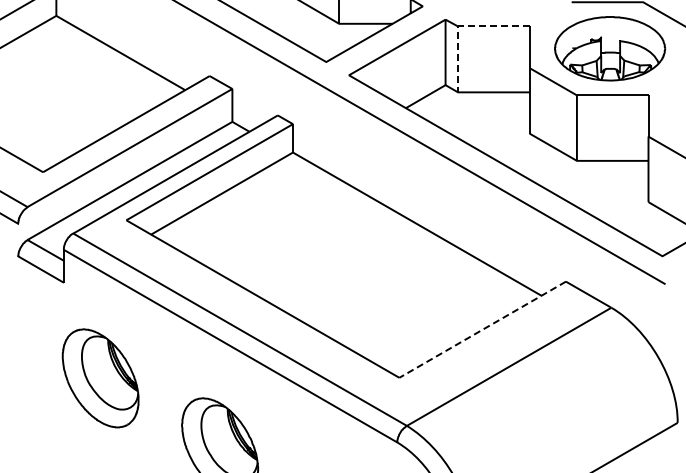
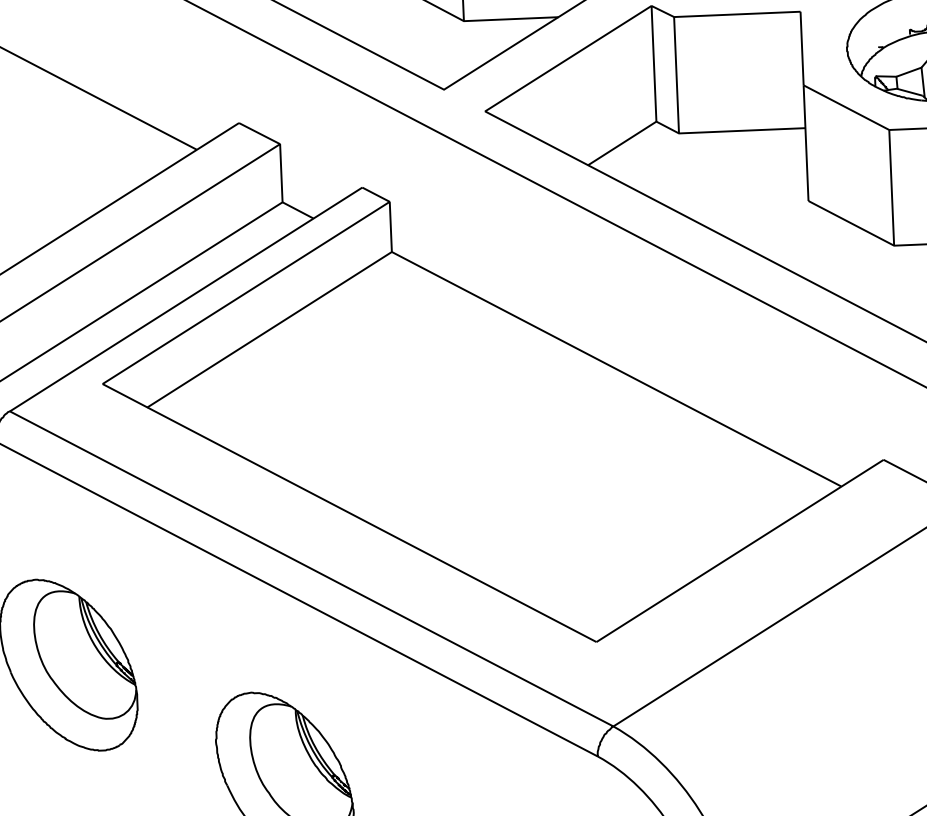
line: (460, 26) -> (678, 16), dashed -> solid
line: (482, 329) -> (739, 550), dashed -> solid

